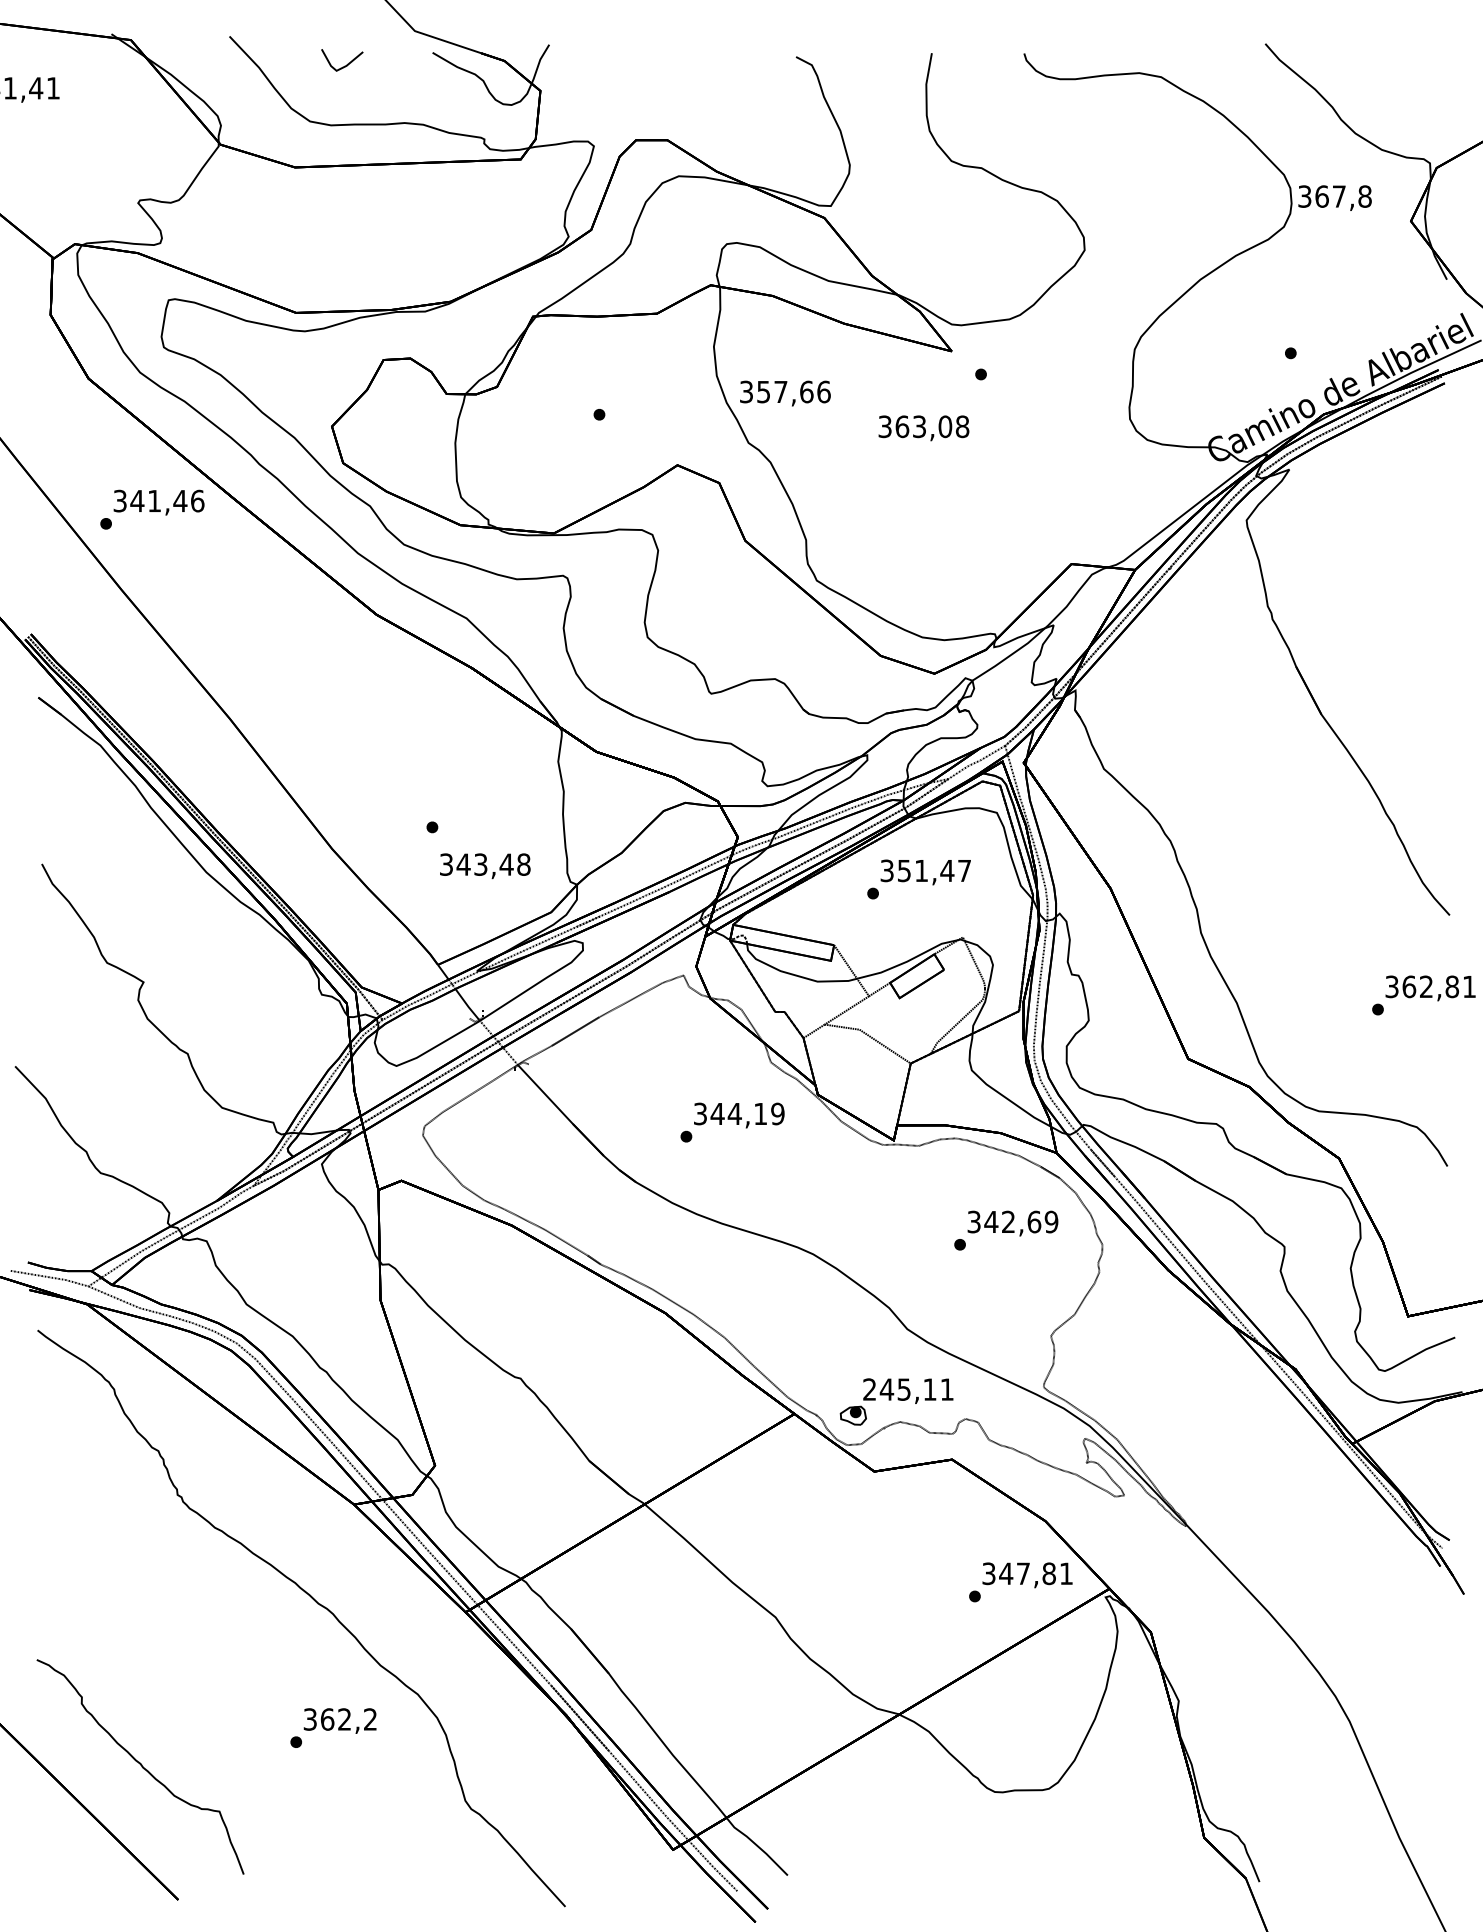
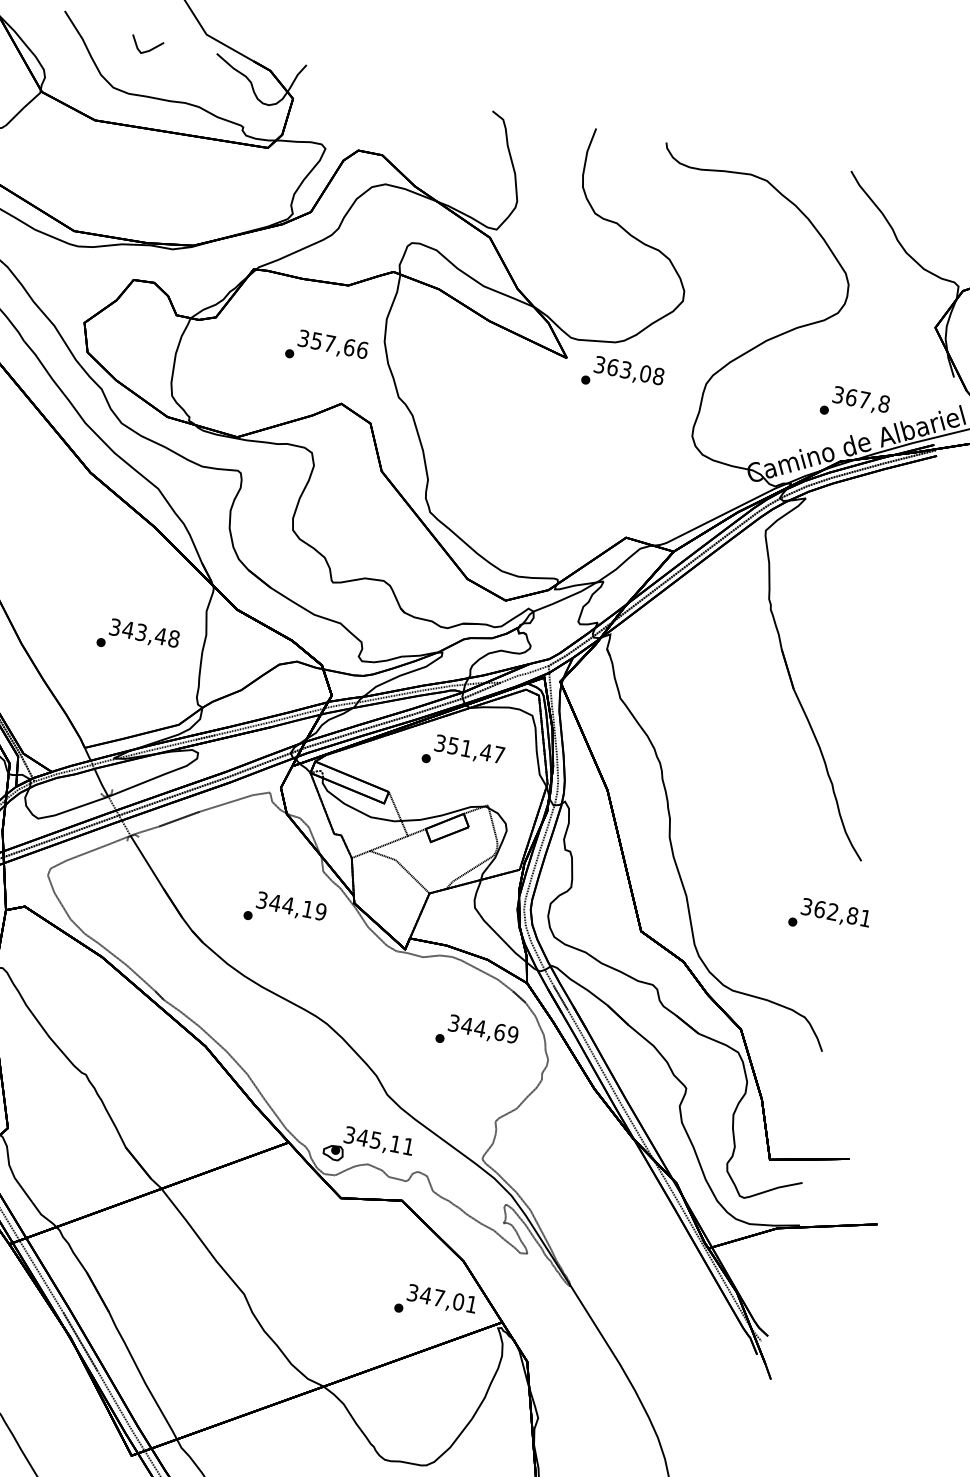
text: (1334, 197) -> (860, 400), moved
text: (785, 393) -> (333, 345), moved
text: (923, 428) -> (628, 371), moved
text: (485, 866) -> (144, 634), moved
text: (1008, 1221) -> (480, 1028), 342,69 -> 344,69
text: (869, 1389) -> (349, 1135), 245,11 -> 345,11
text: (1048, 1573) -> (458, 1301), 347,81 -> 347,01

